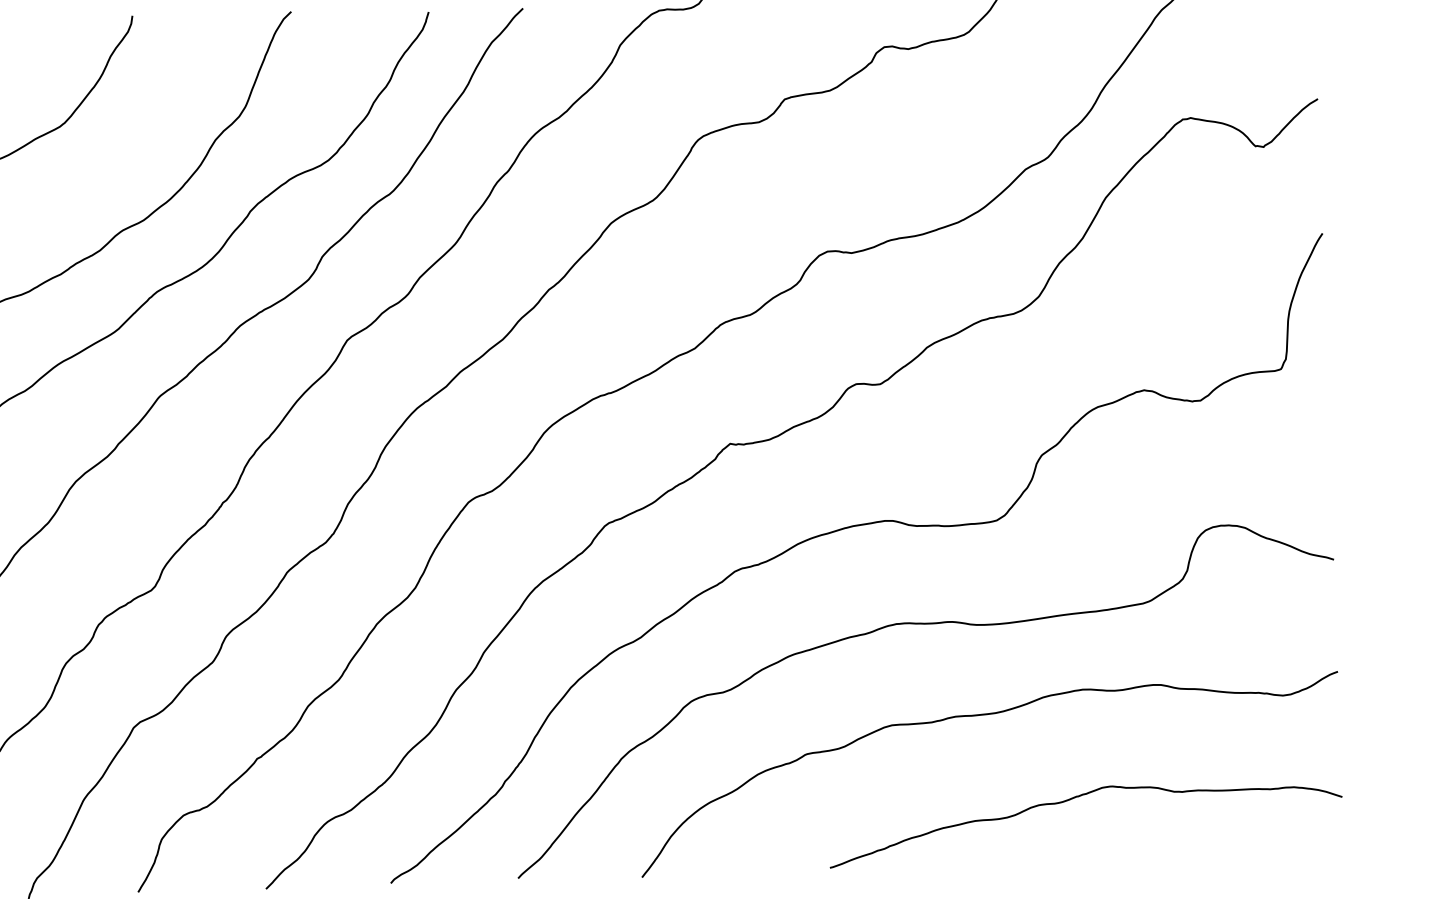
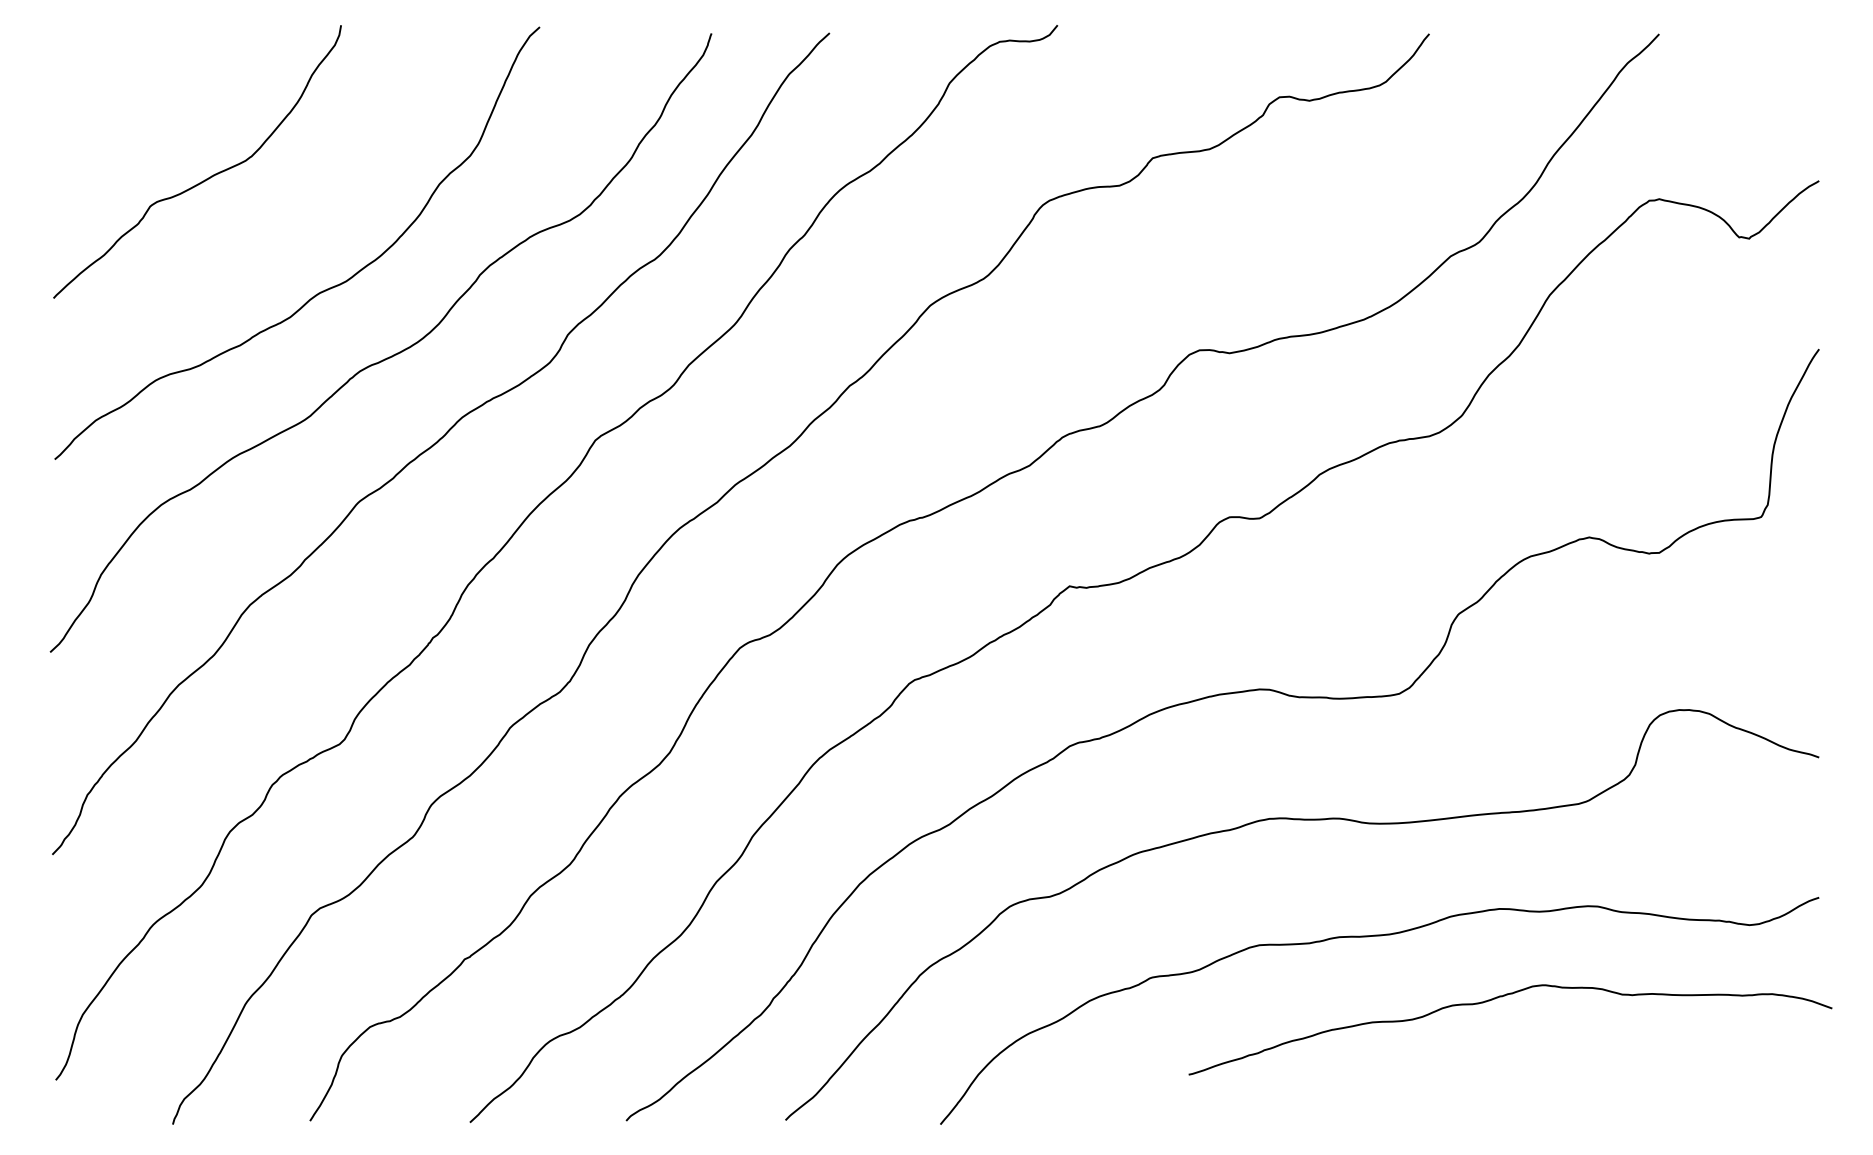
curve: (1078, 797) -> (1502, 997), moved

